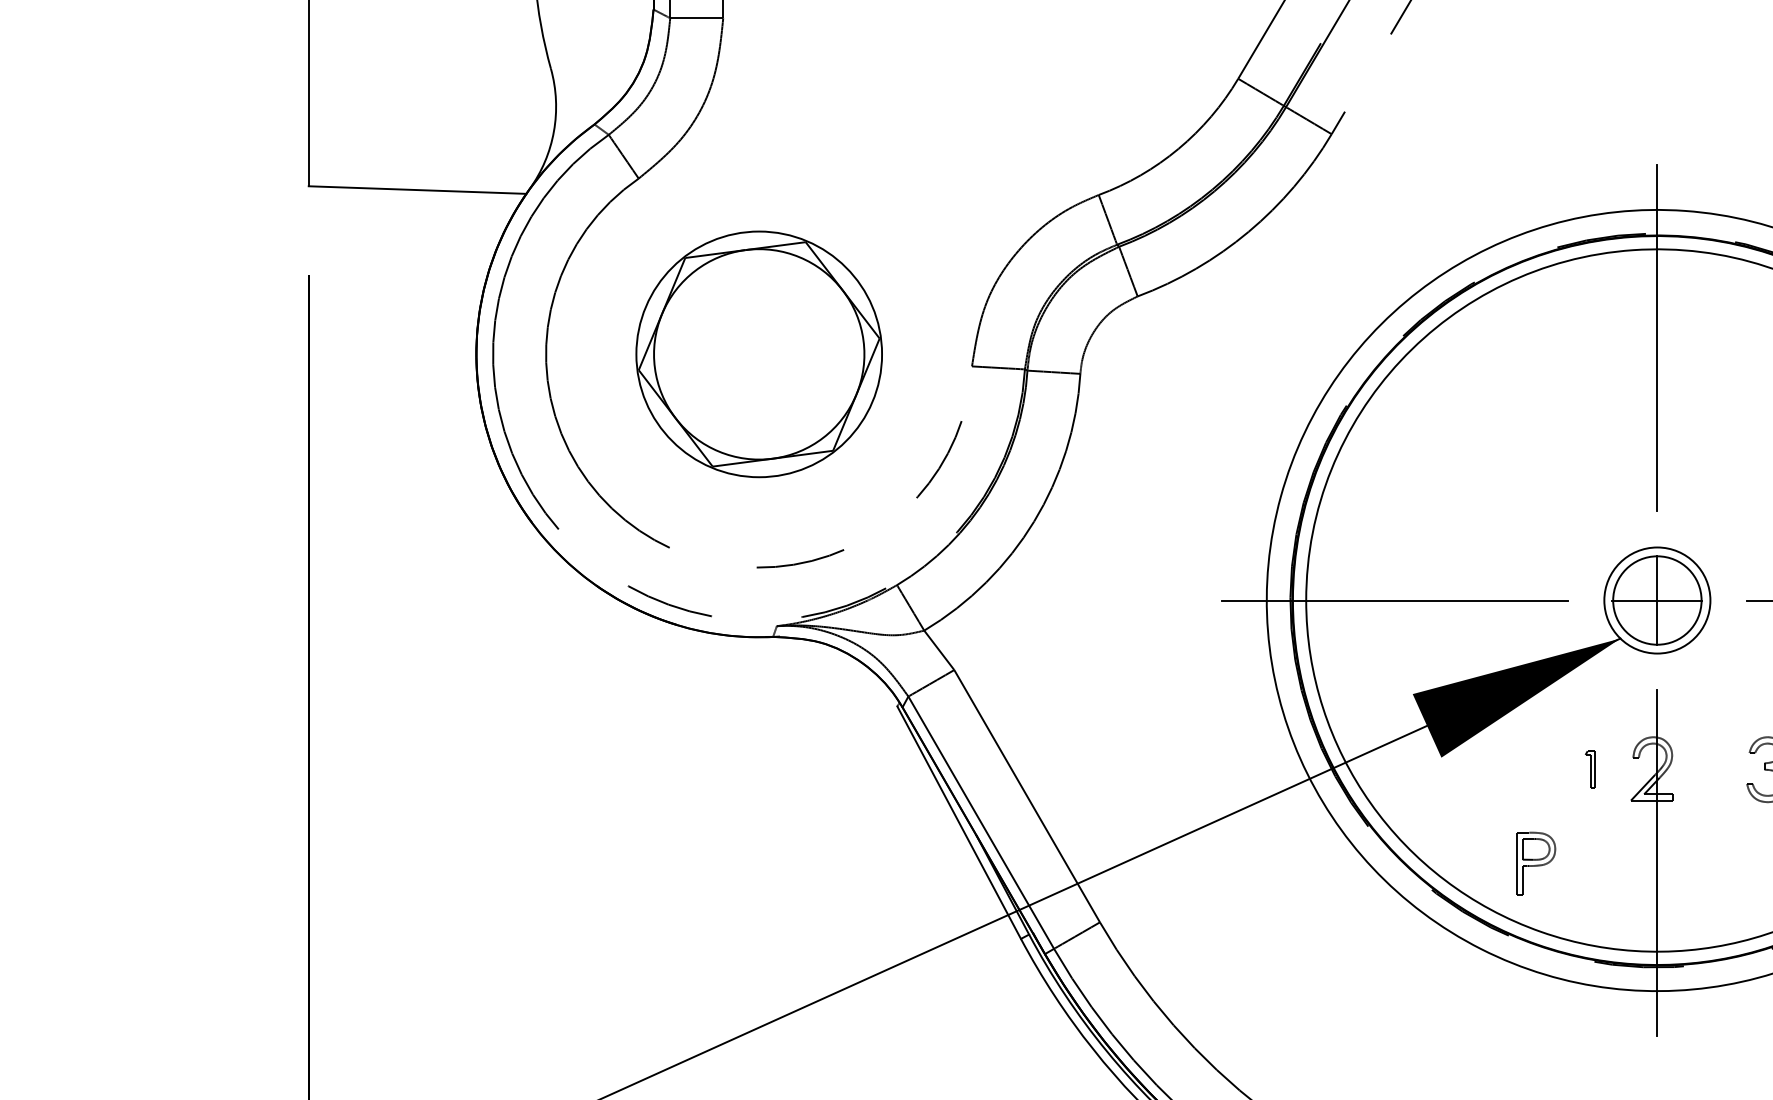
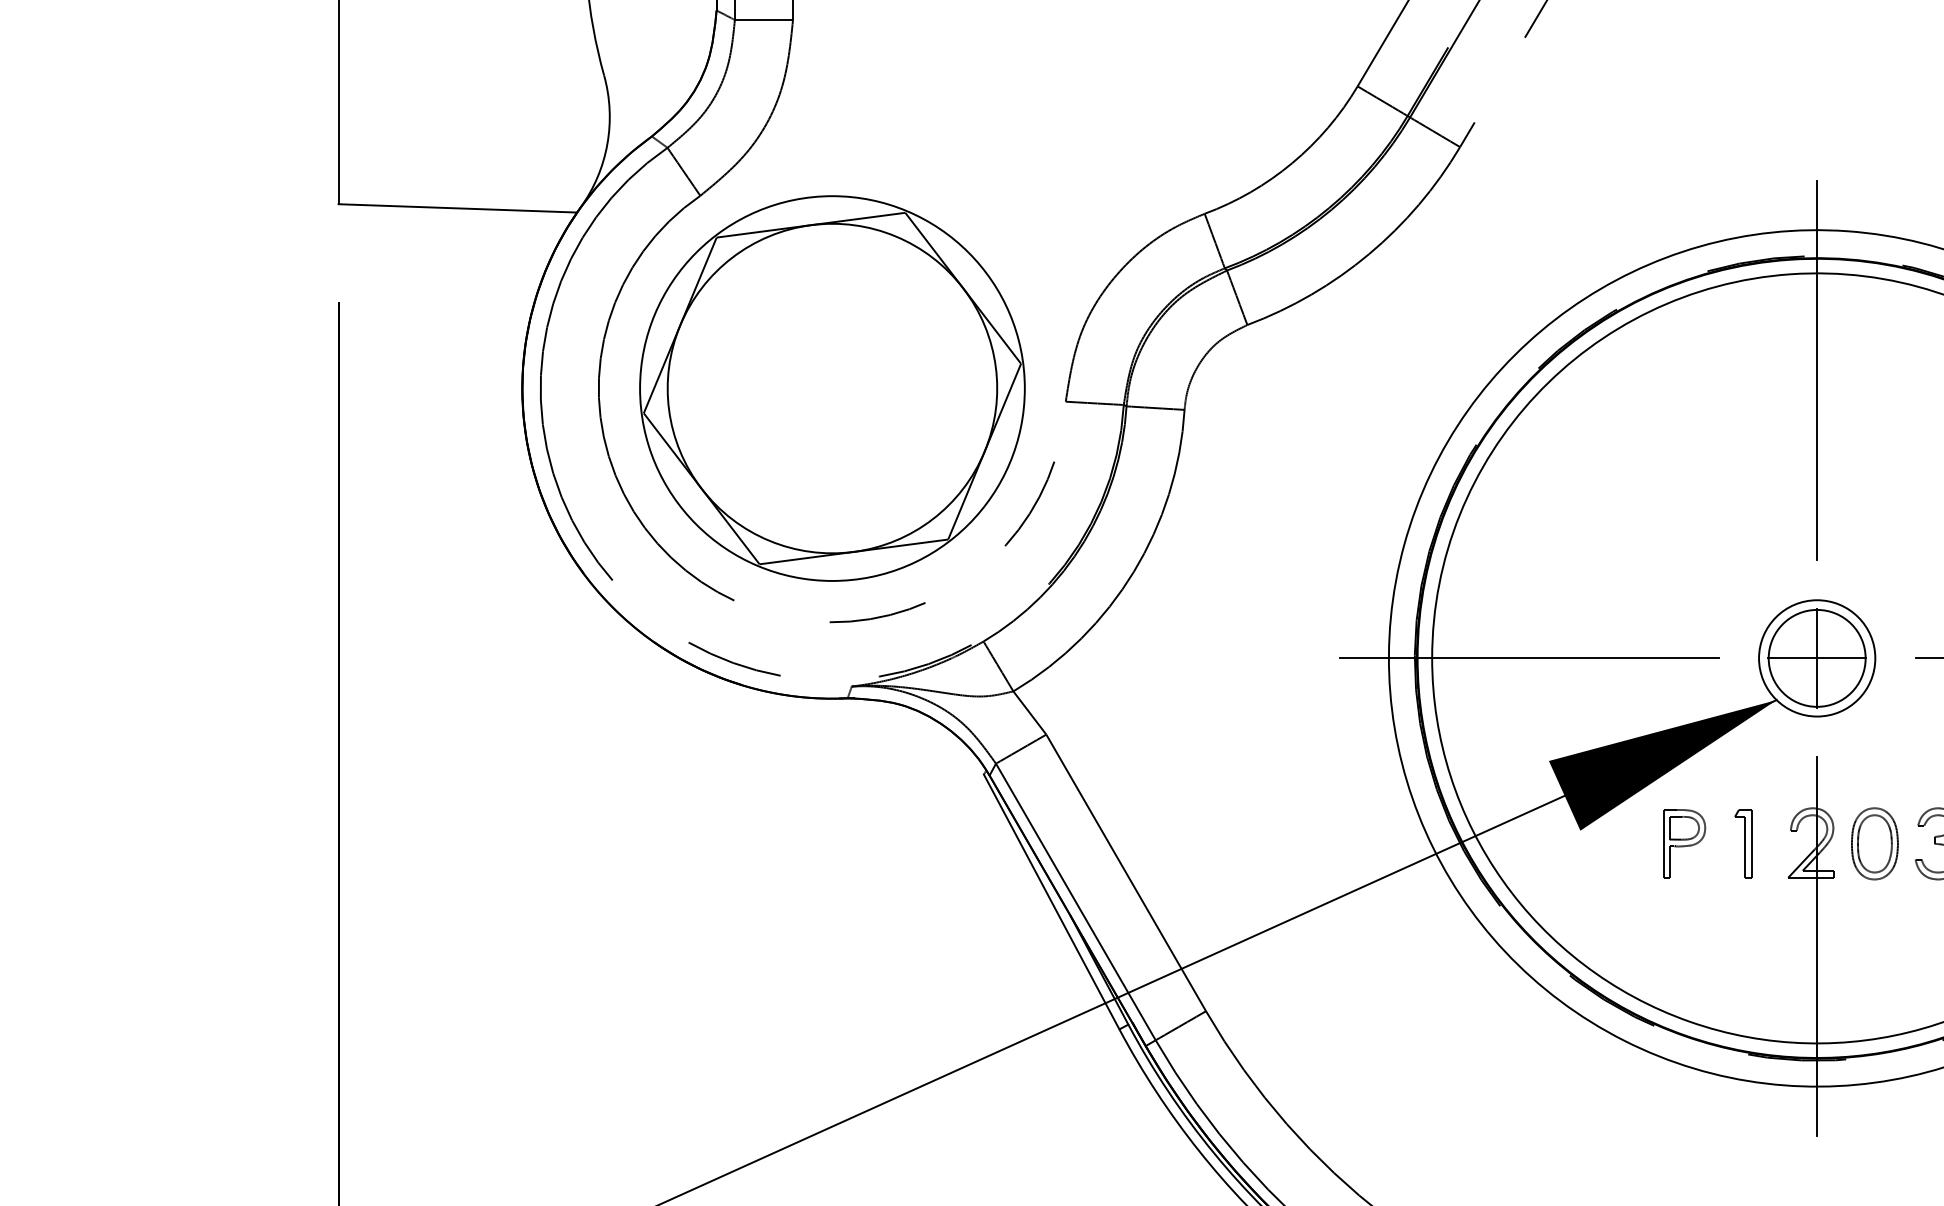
part: (759, 354) -> (832, 388), size x1.43
part: (1590, 769) -> (1743, 843), size x1.67
part: (1709, 769) -> (1874, 843), added
part: (1536, 863) -> (1684, 843), moved

